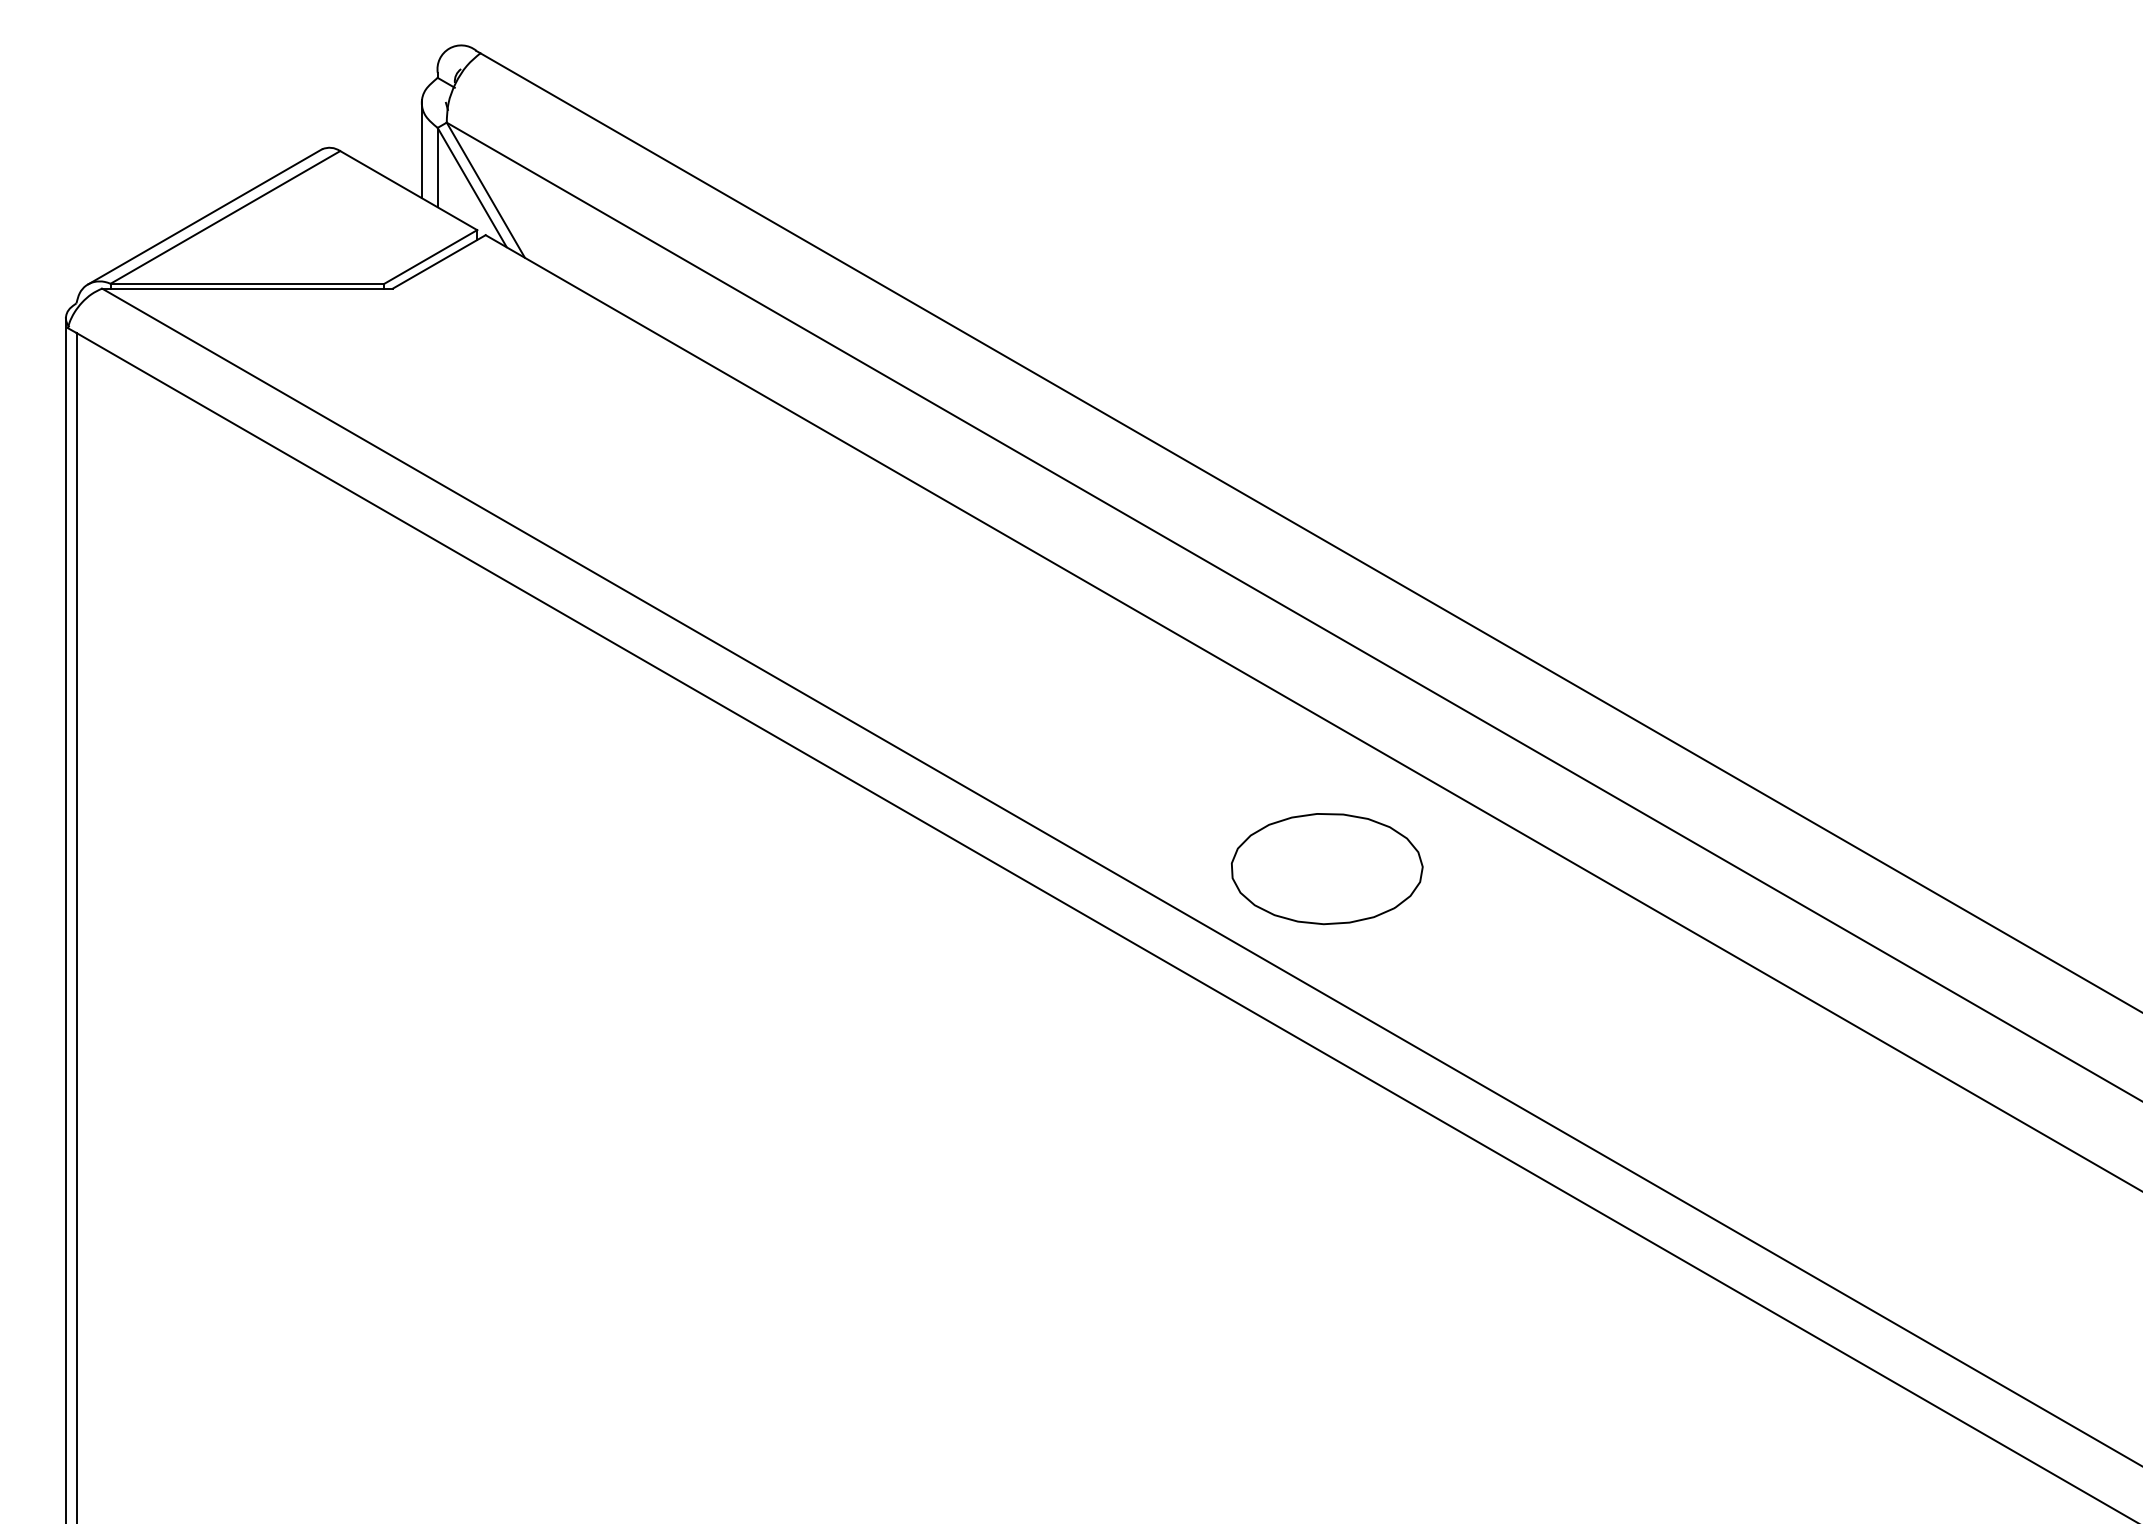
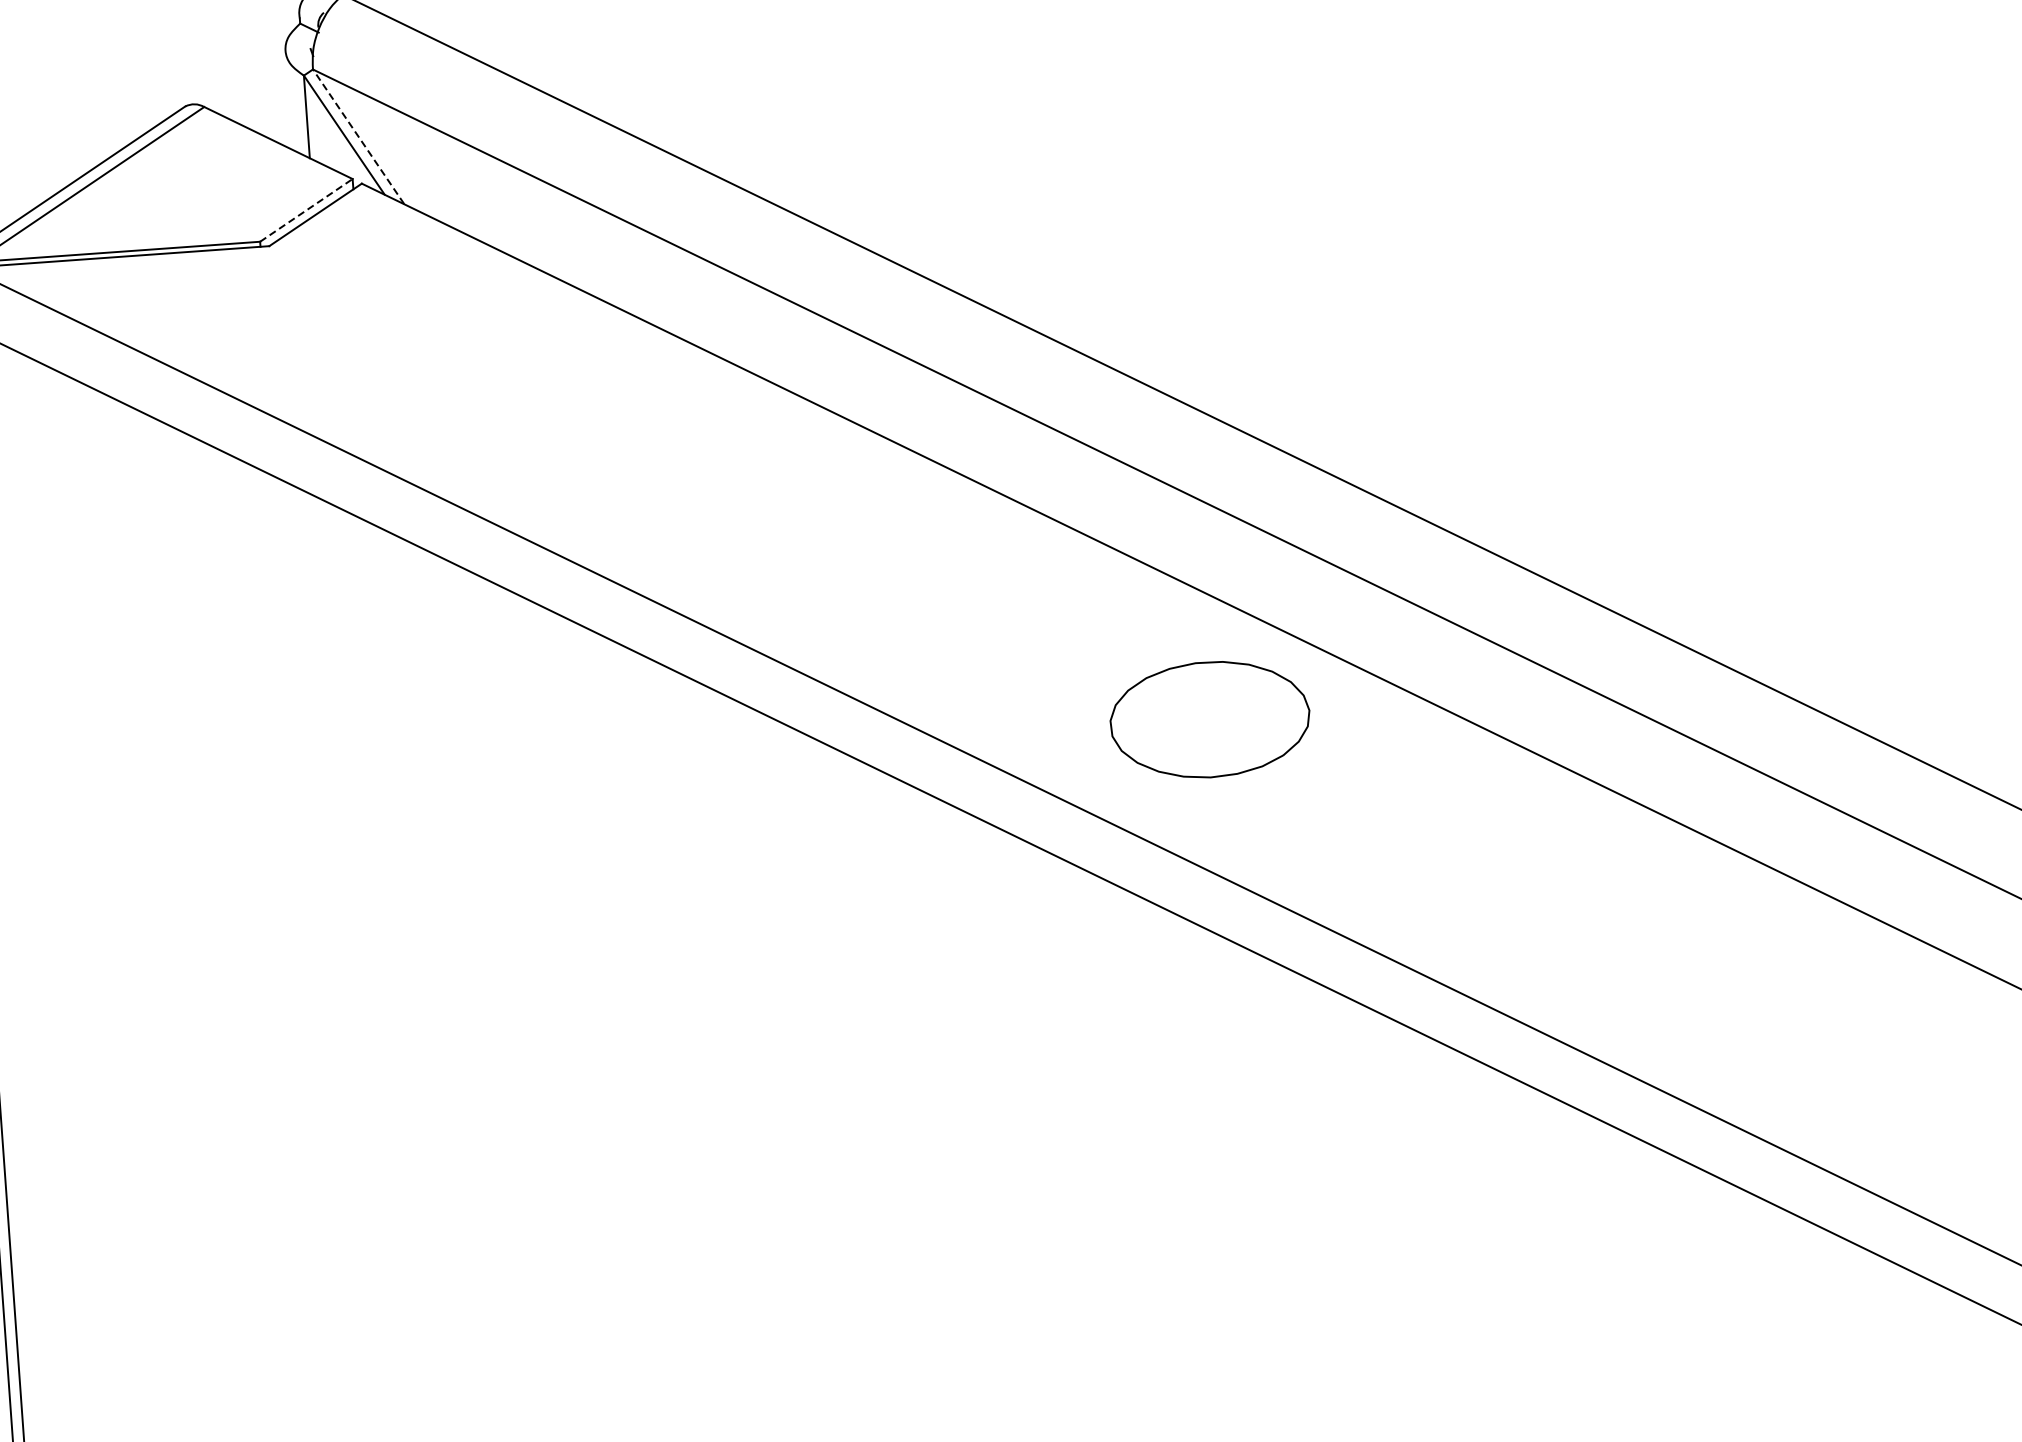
line: (421, 149) -> (288, 99), removed
line: (485, 190) -> (358, 137), solid -> dashed
line: (430, 256) -> (306, 209), solid -> dashed
part: (1326, 869) -> (1209, 720), moved

